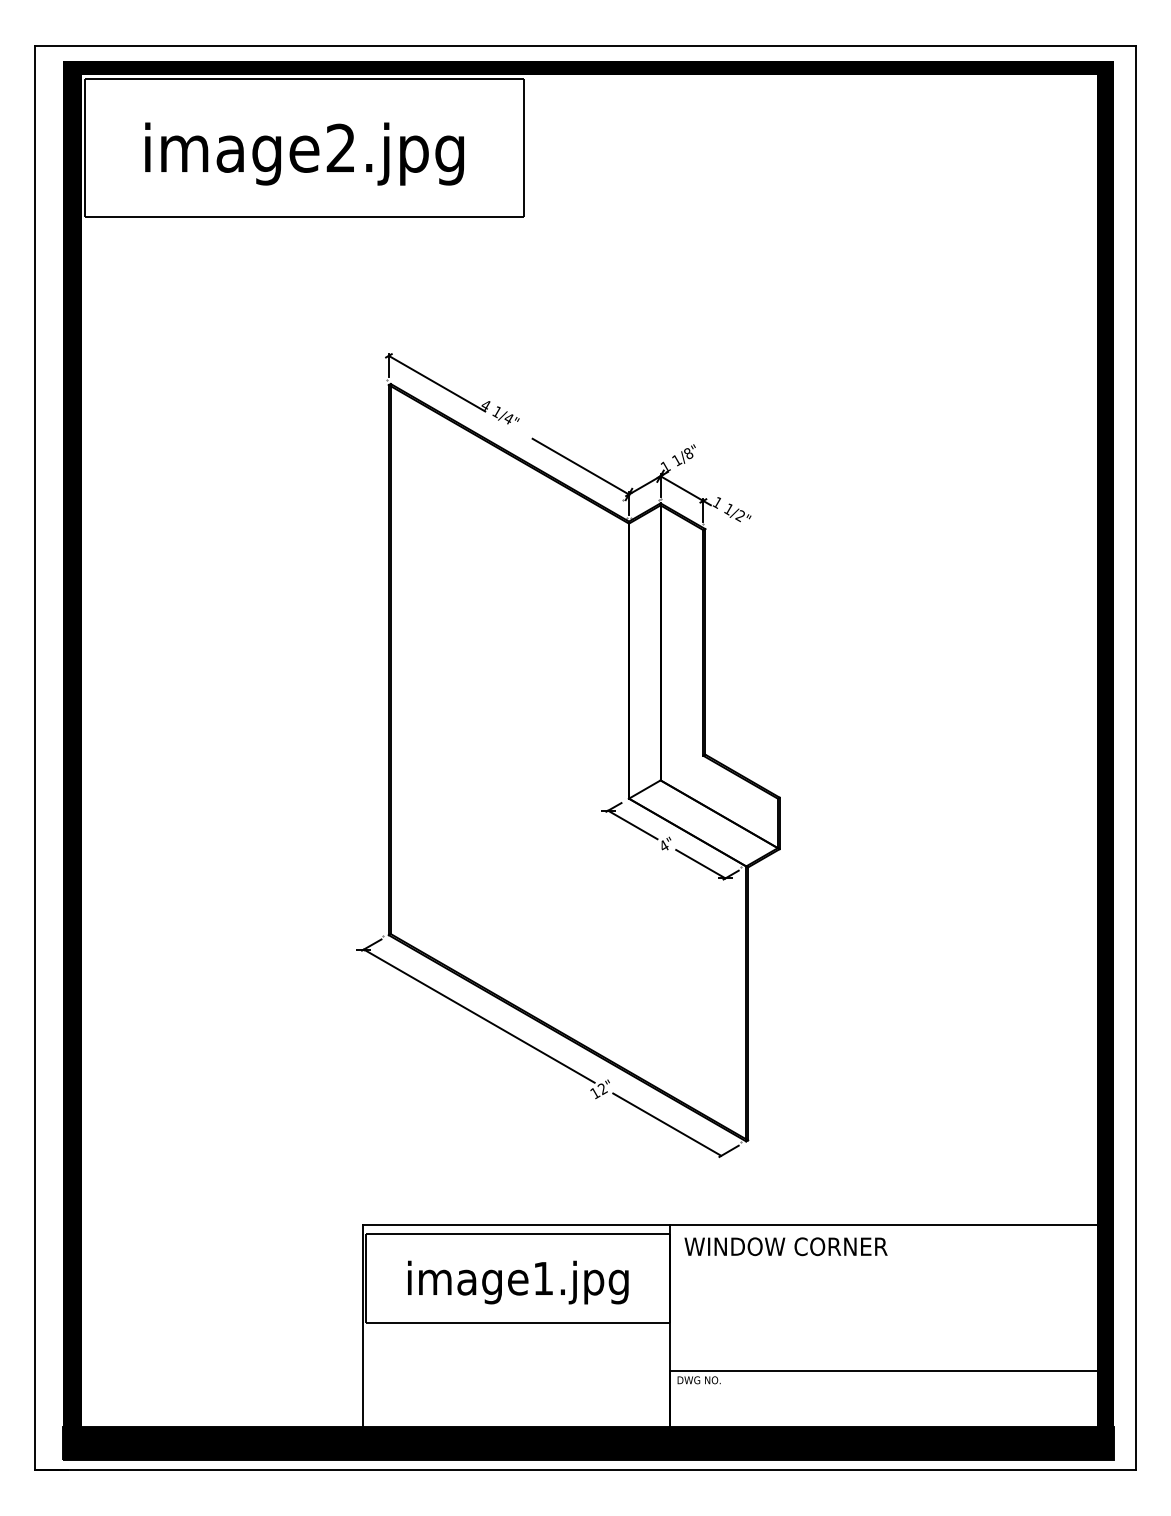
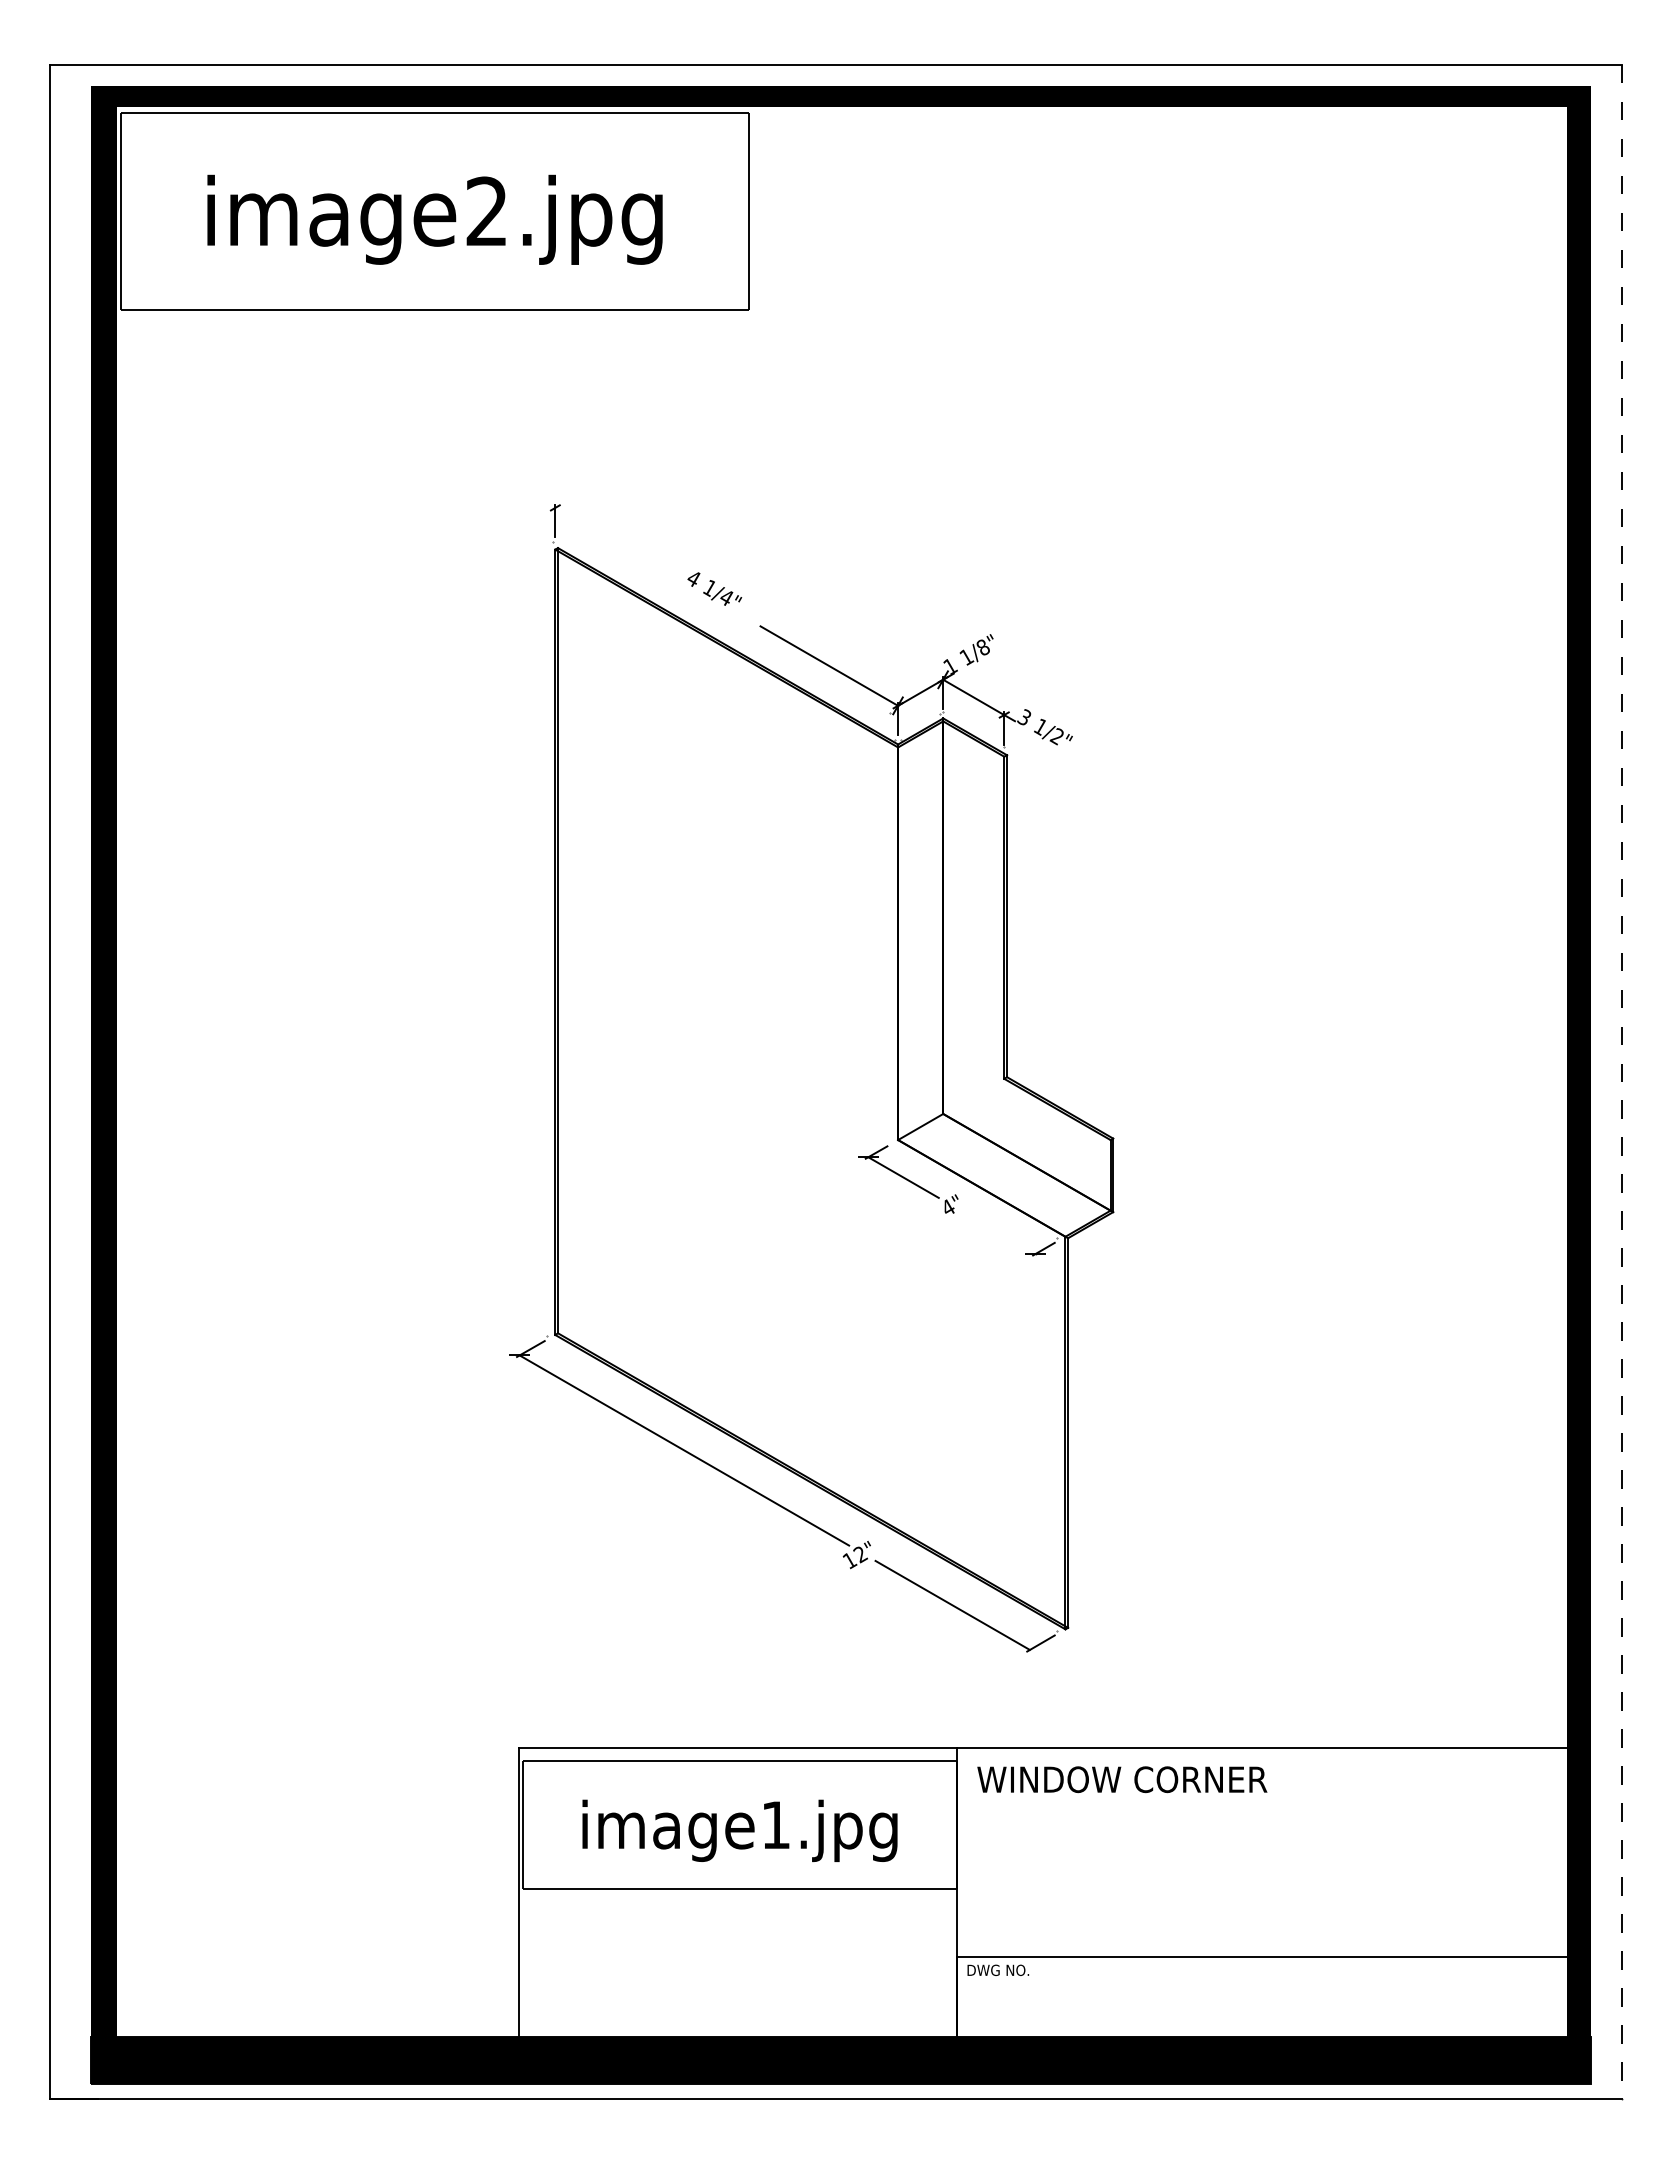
line: (436, 383) -> (623, 547), removed
text: (717, 502) -> (1024, 717), 1 -> 3
line: (1135, 758) -> (1621, 1082), solid -> dashed
line: (700, 864) -> (1000, 1233), removed

